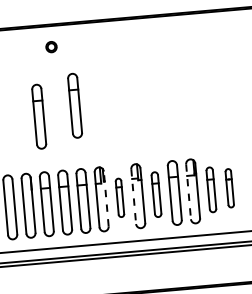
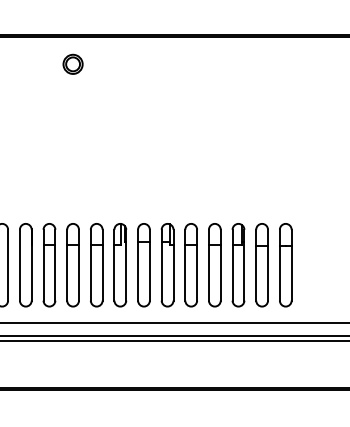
part: (51, 46) -> (72, 63), size x1.43
part: (74, 106) -> (96, 142), removed
part: (39, 116) -> (49, 152), removed
part: (229, 188) -> (285, 265), size x1.67
part: (210, 190) -> (261, 265), size x1.43
line: (188, 192) -> (232, 265), dashed -> solid
part: (156, 194) -> (190, 265), size x1.43
line: (133, 196) -> (161, 265), dashed -> solid
line: (106, 198) -> (126, 264), dashed -> solid
part: (119, 198) -> (143, 265), size x1.67

